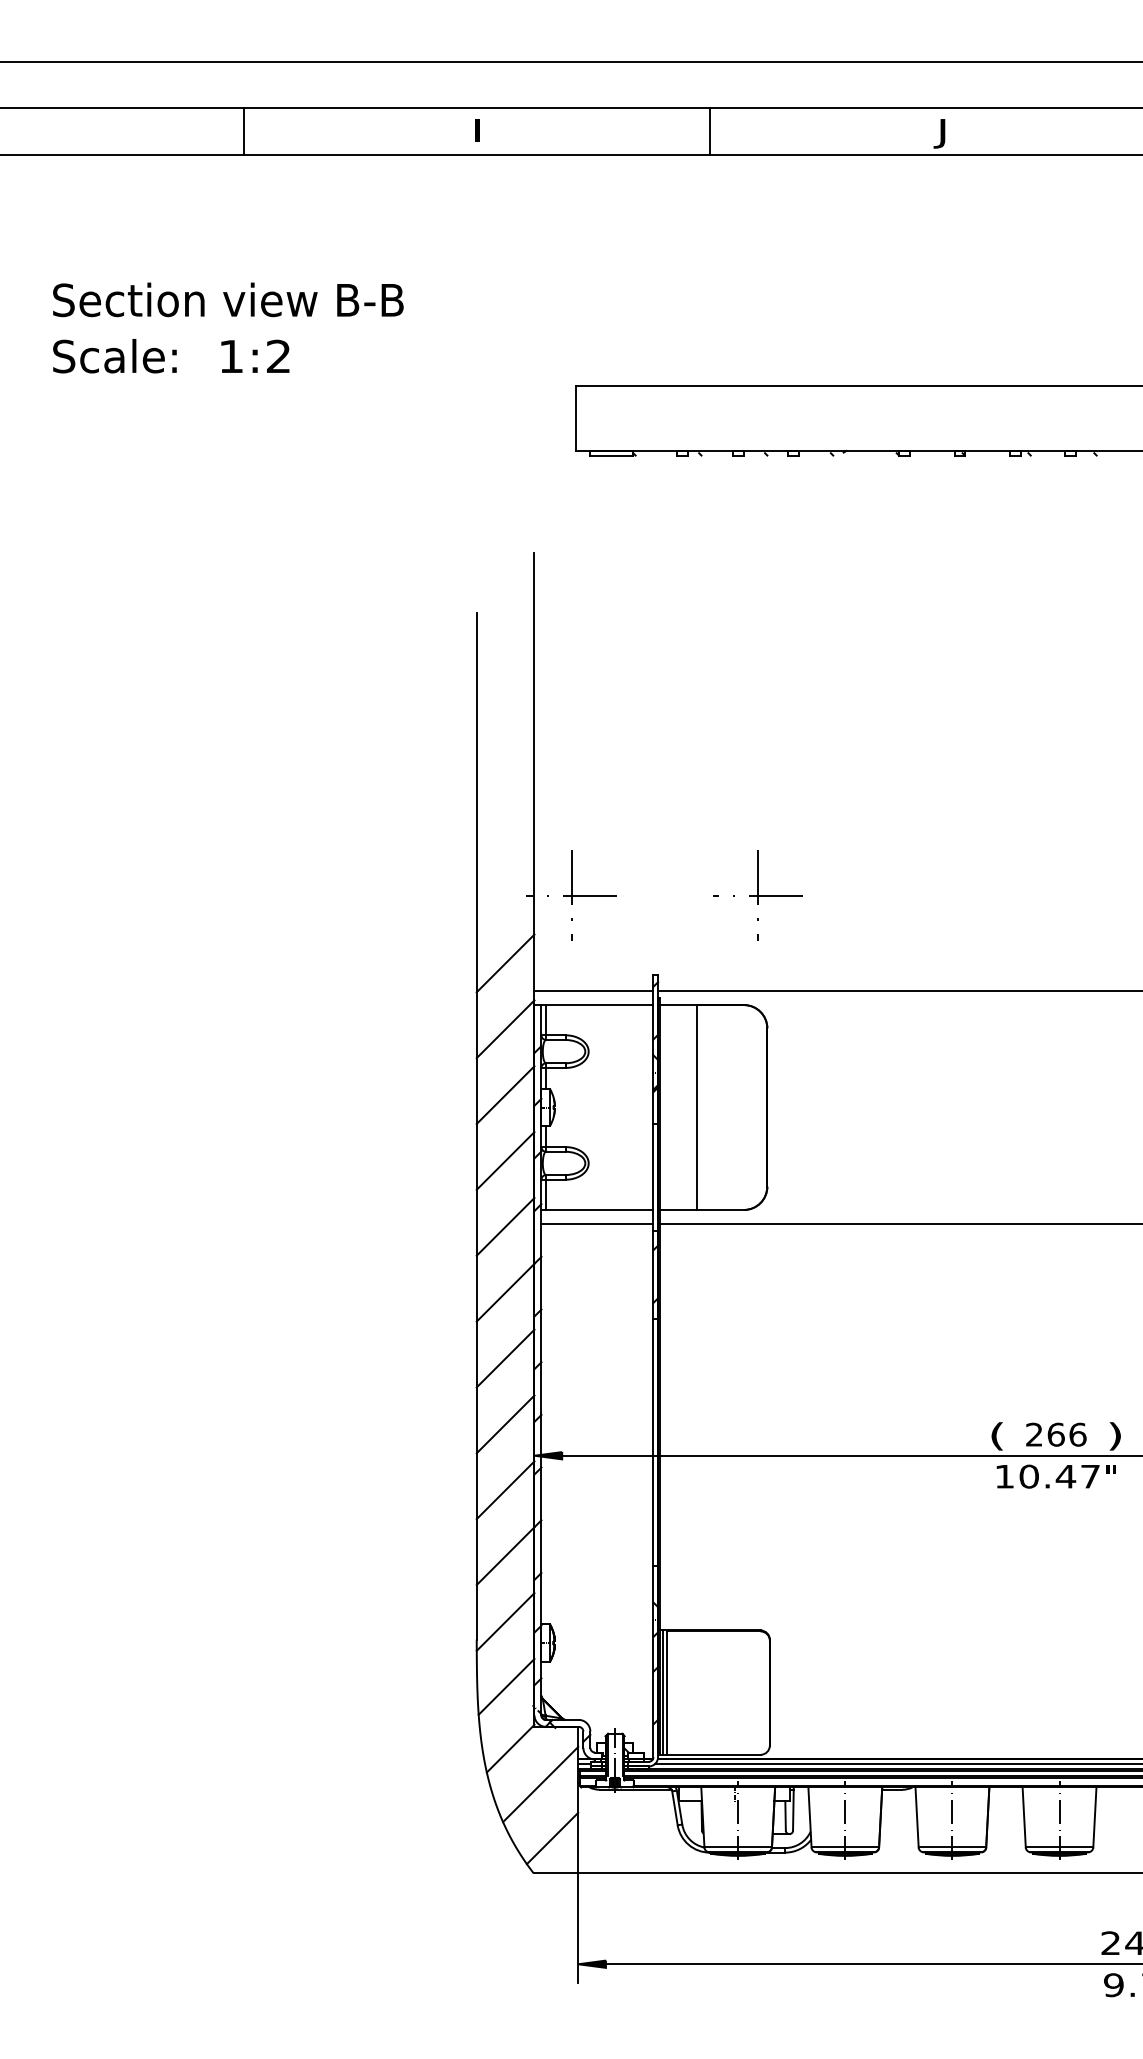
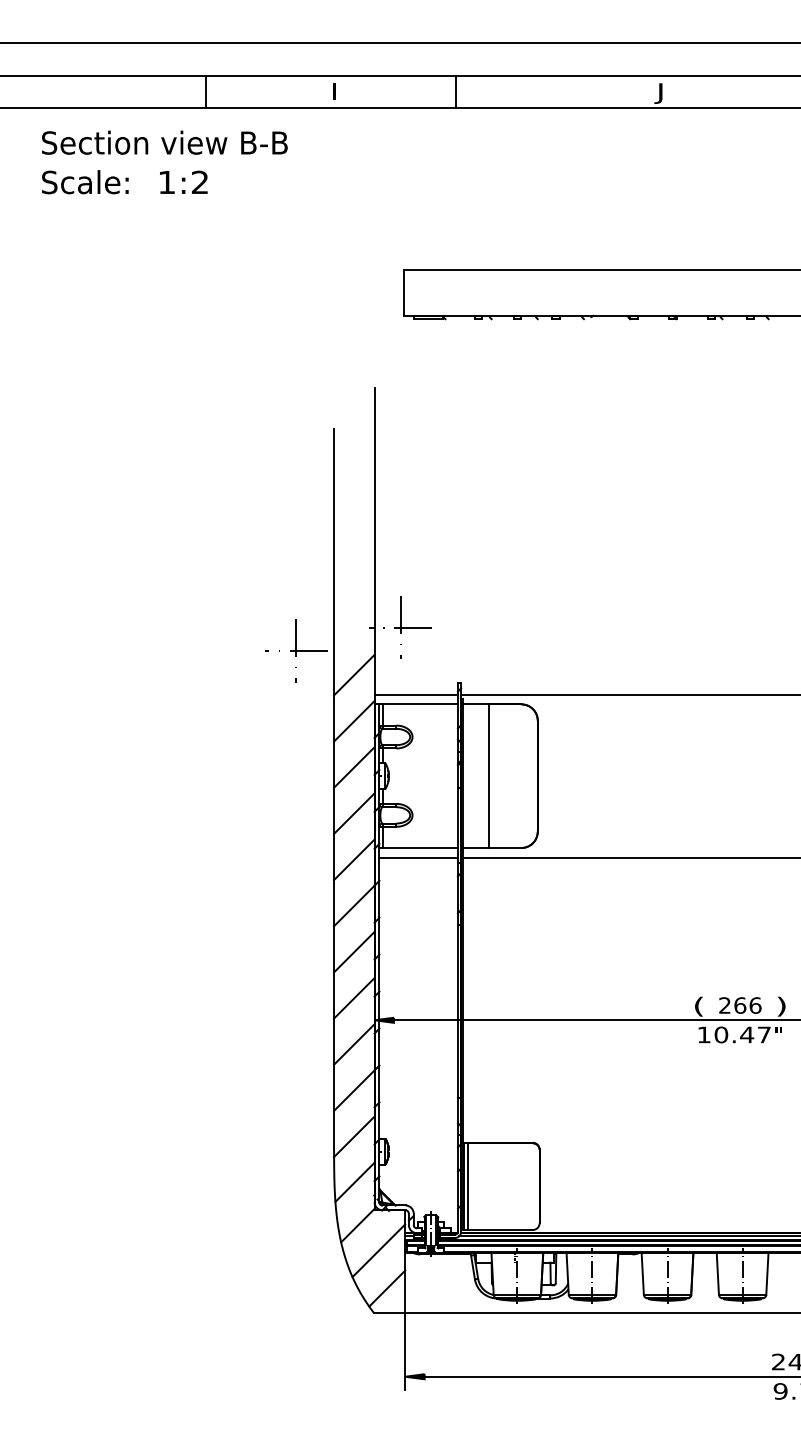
line: (244, 131) -> (206, 92), moved
line: (710, 131) -> (456, 92), moved
text: (228, 327) -> (164, 162), moved
part: (757, 895) -> (296, 650), moved

